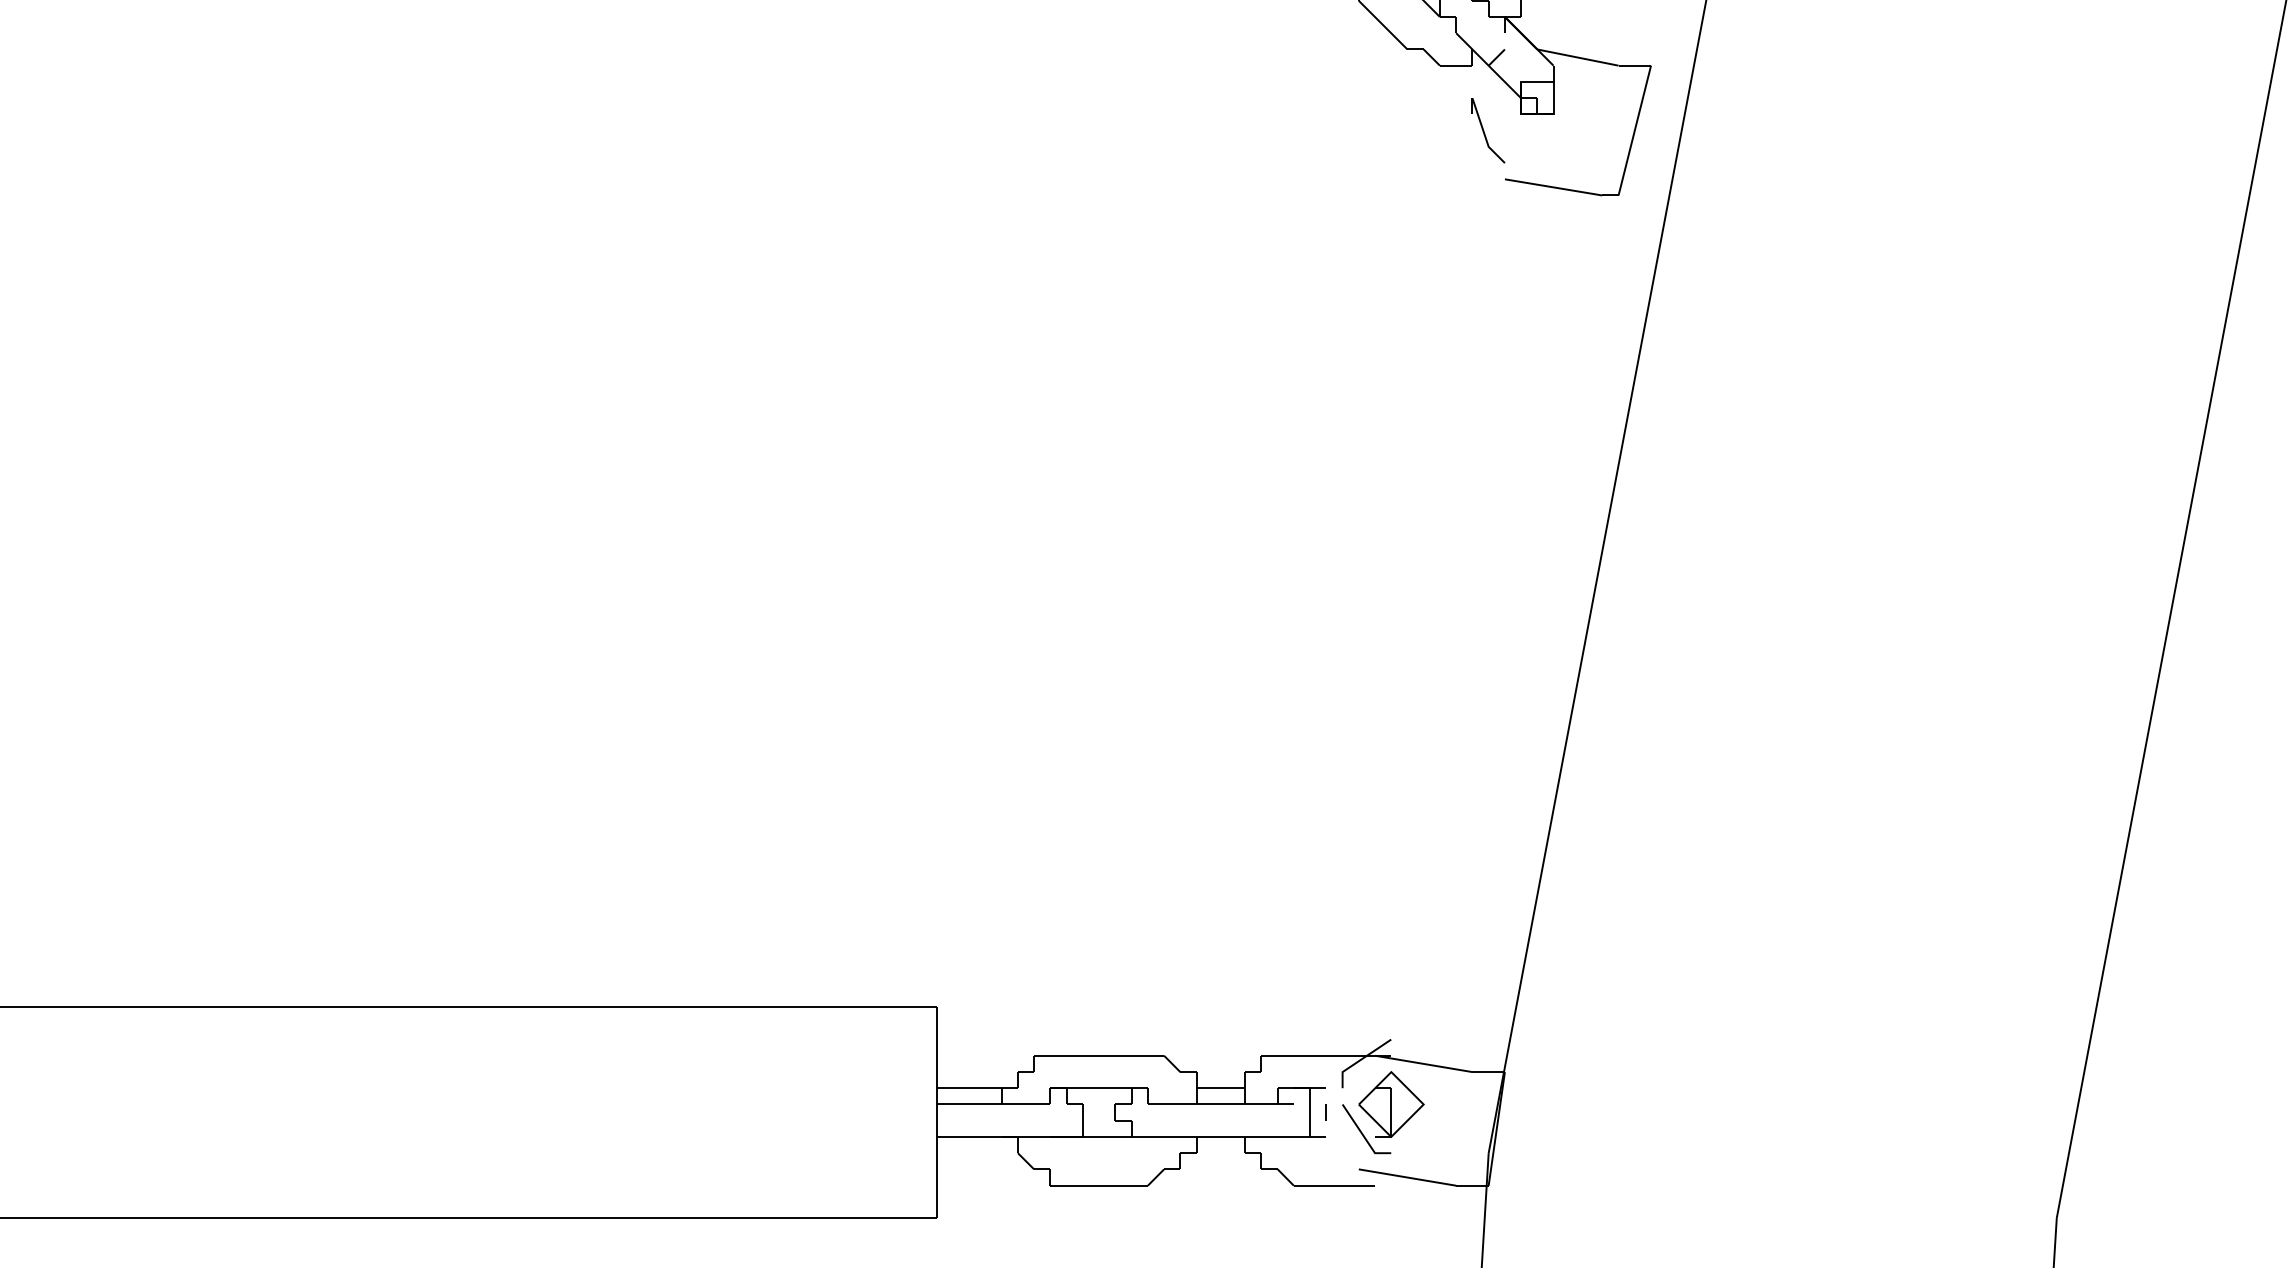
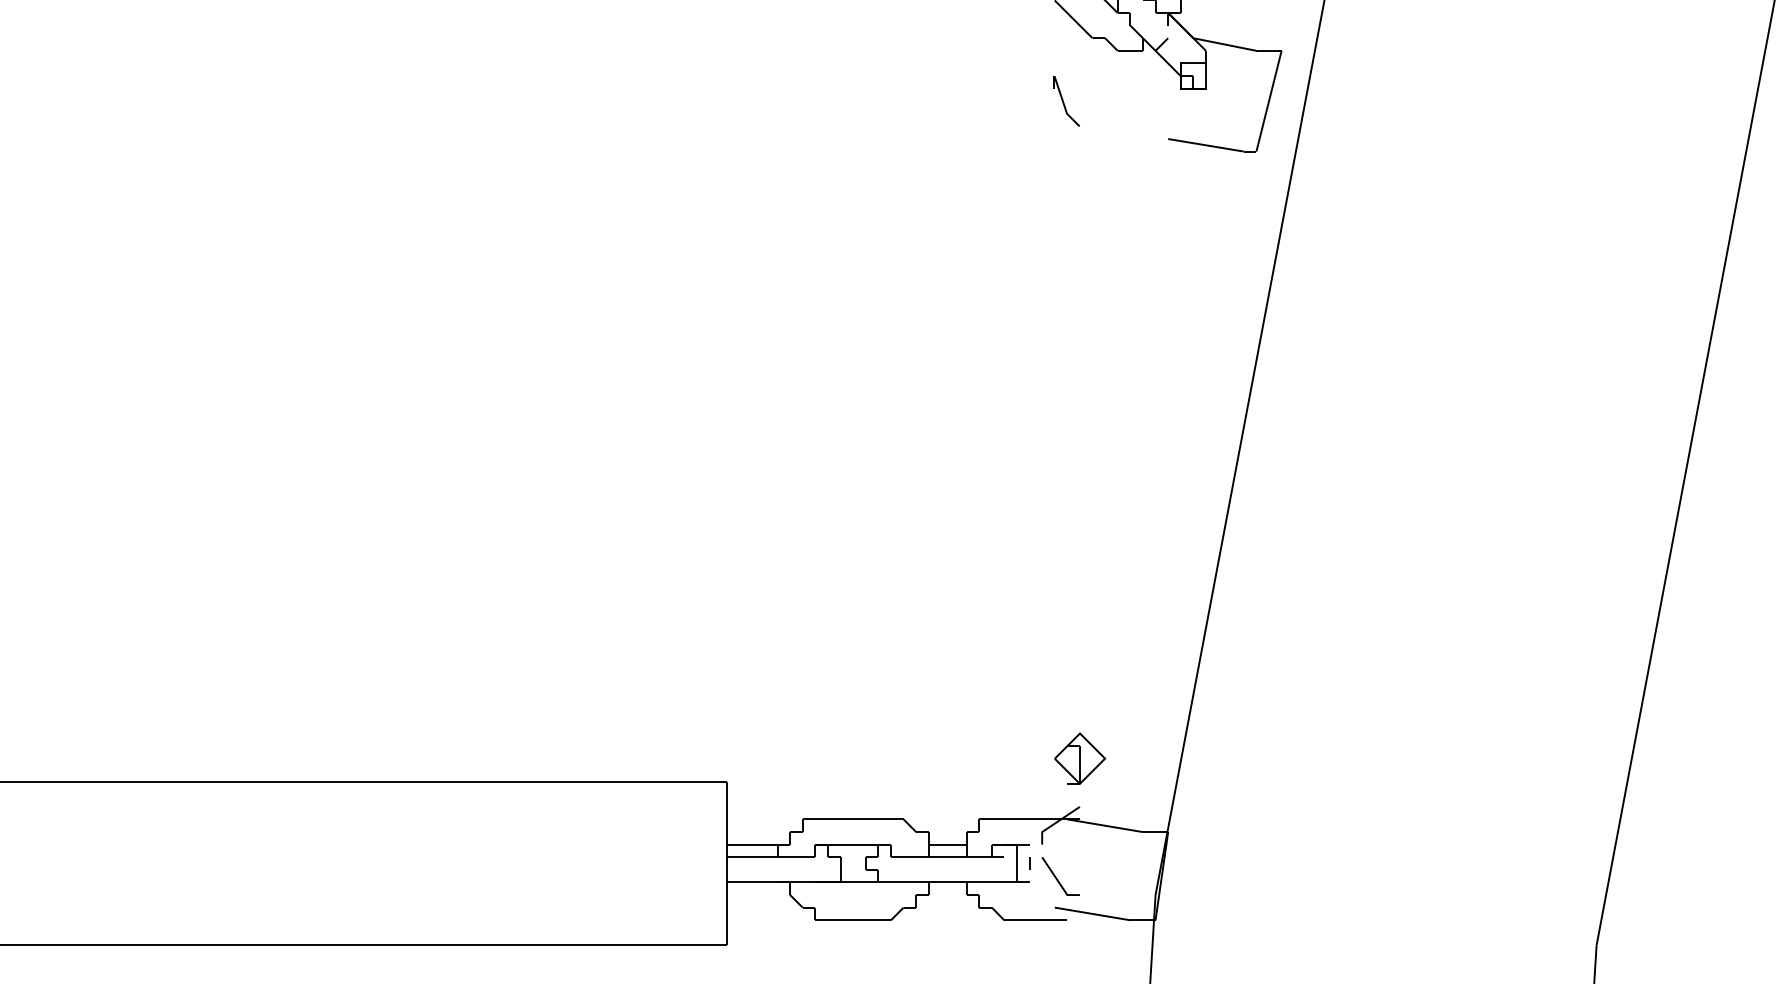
part: (1488, 130) -> (1066, 101), moved
part: (1391, 1104) -> (1080, 758), moved

